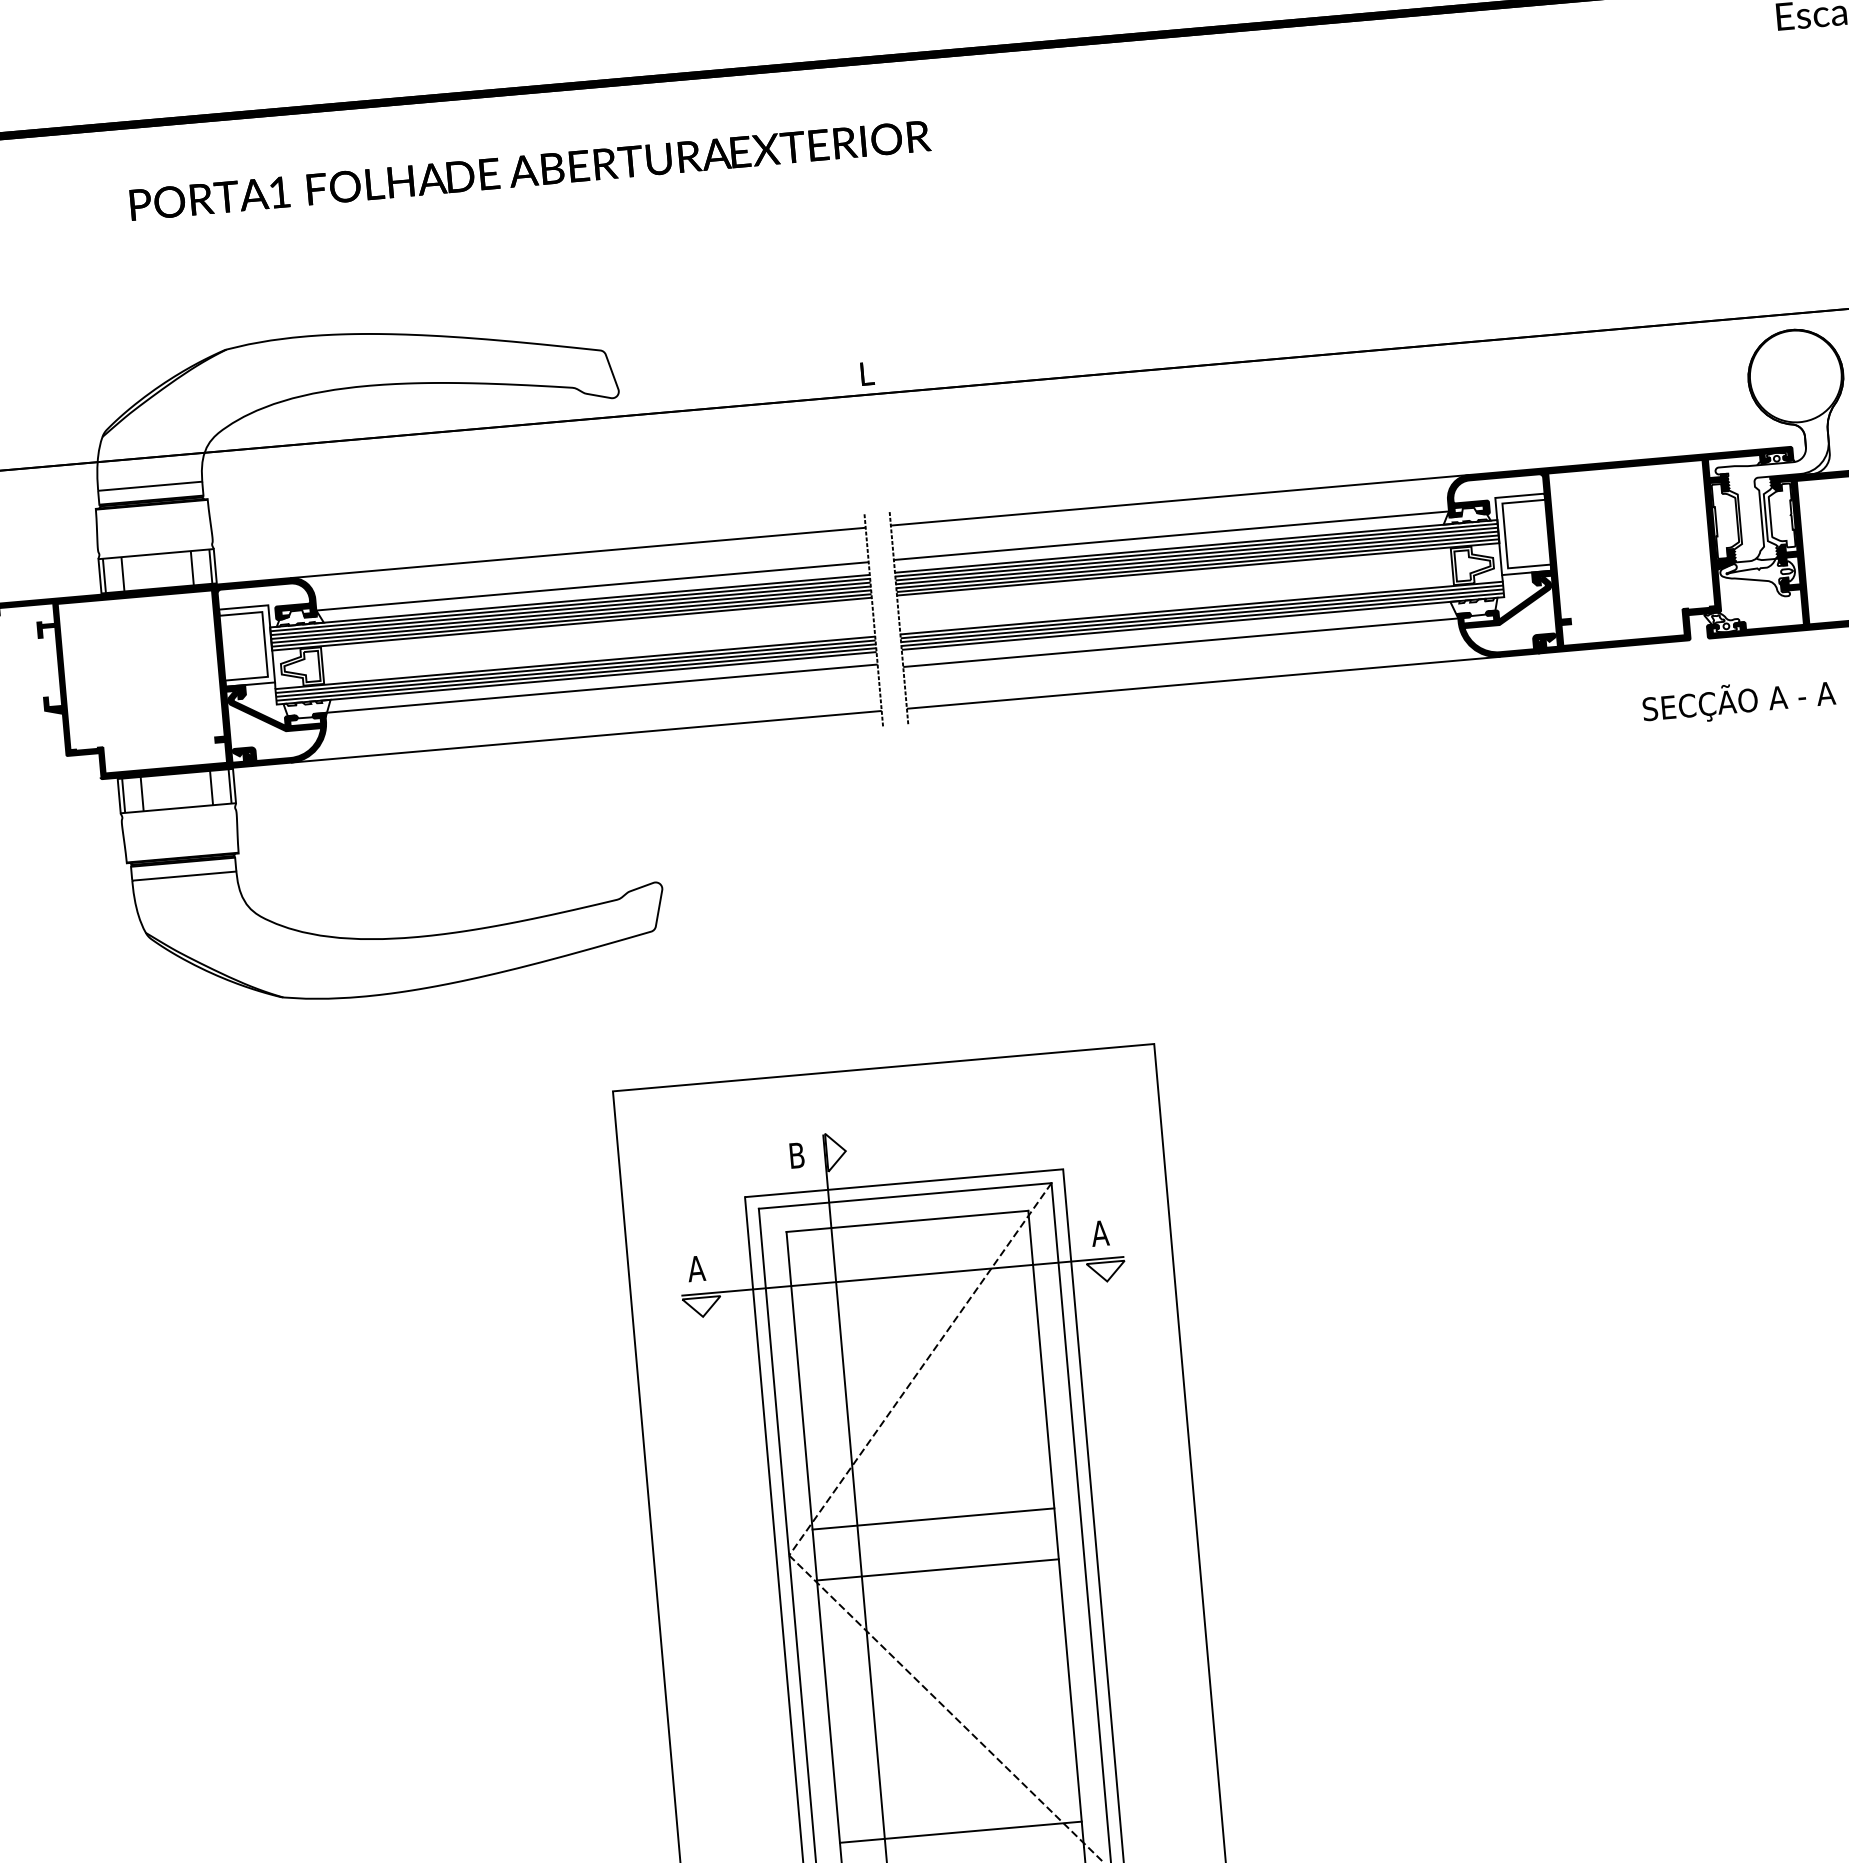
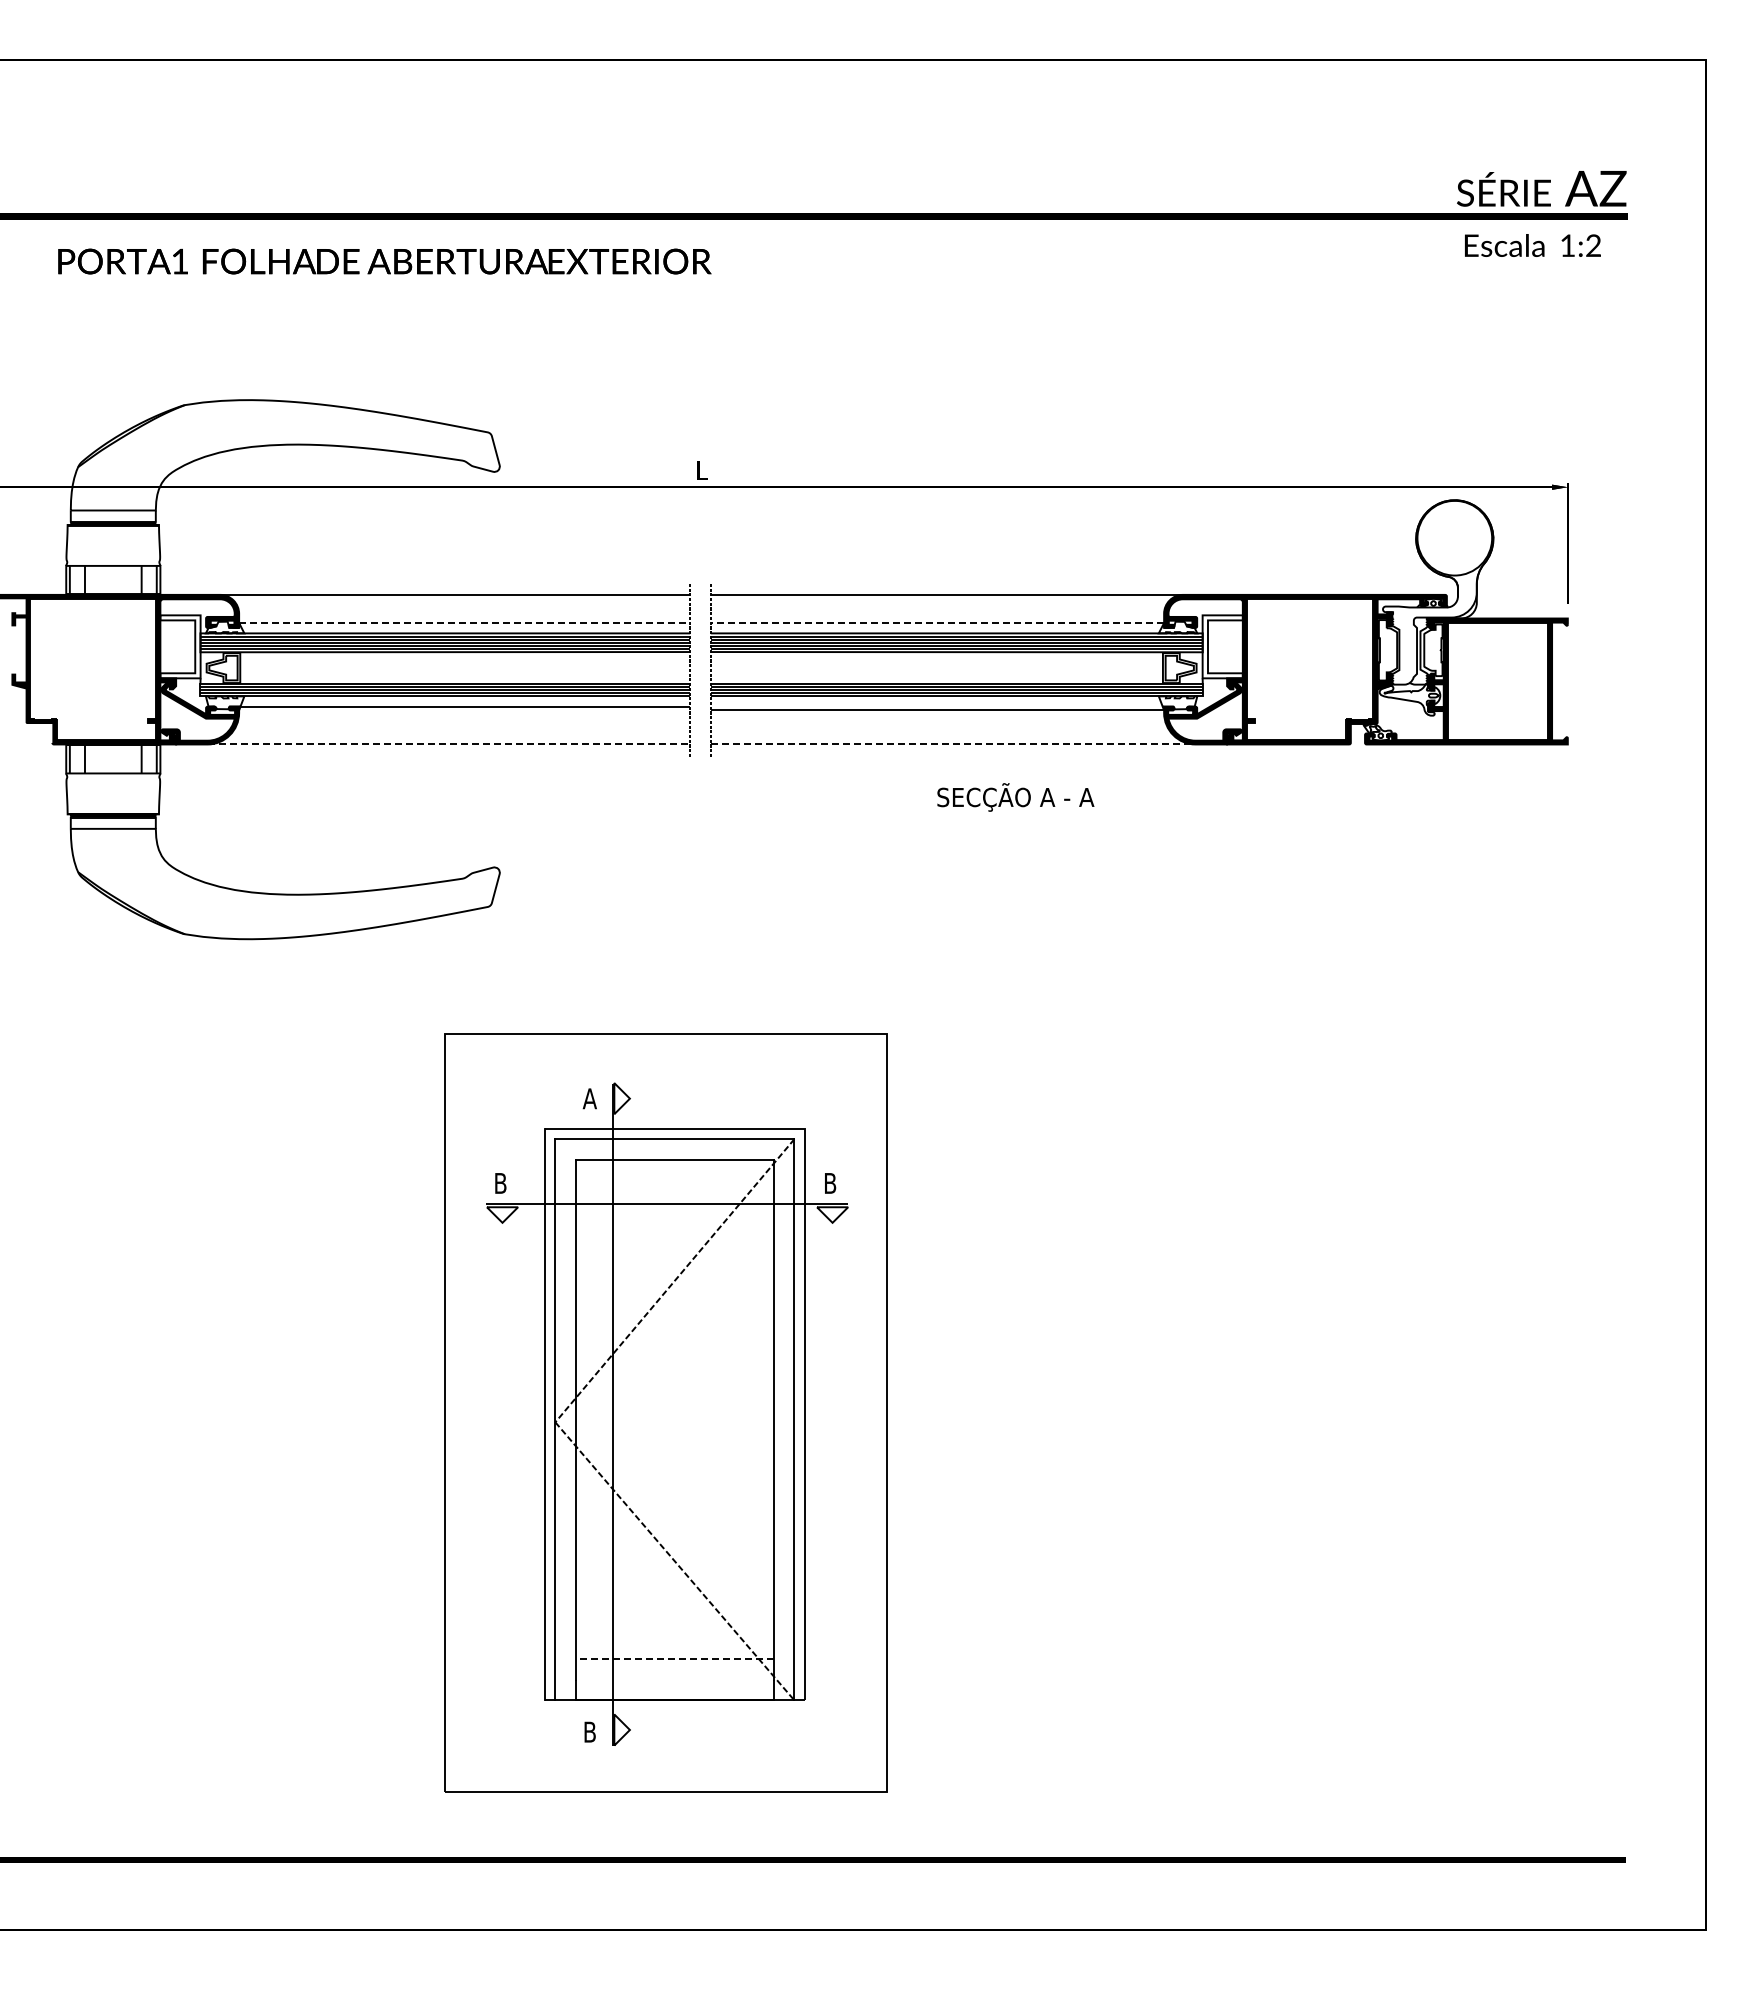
text: (529, 170) -> (384, 261), moved
line: (1171, 536) -> (937, 623), solid -> dashed
line: (592, 587) -> (464, 623), solid -> dashed
line: (1204, 682) -> (953, 744), solid -> dashed
text: (1738, 701) -> (1015, 797), moved
line: (586, 736) -> (449, 744), solid -> dashed
text: (796, 1155) -> (589, 1098), B -> A
text: (1100, 1233) -> (830, 1183), A -> B
text: (696, 1268) -> (500, 1183), A -> B
line: (932, 1518) -> (674, 1402), removed
line: (937, 1569) -> (674, 1444), removed
line: (960, 1831) -> (674, 1658), solid -> dashed

